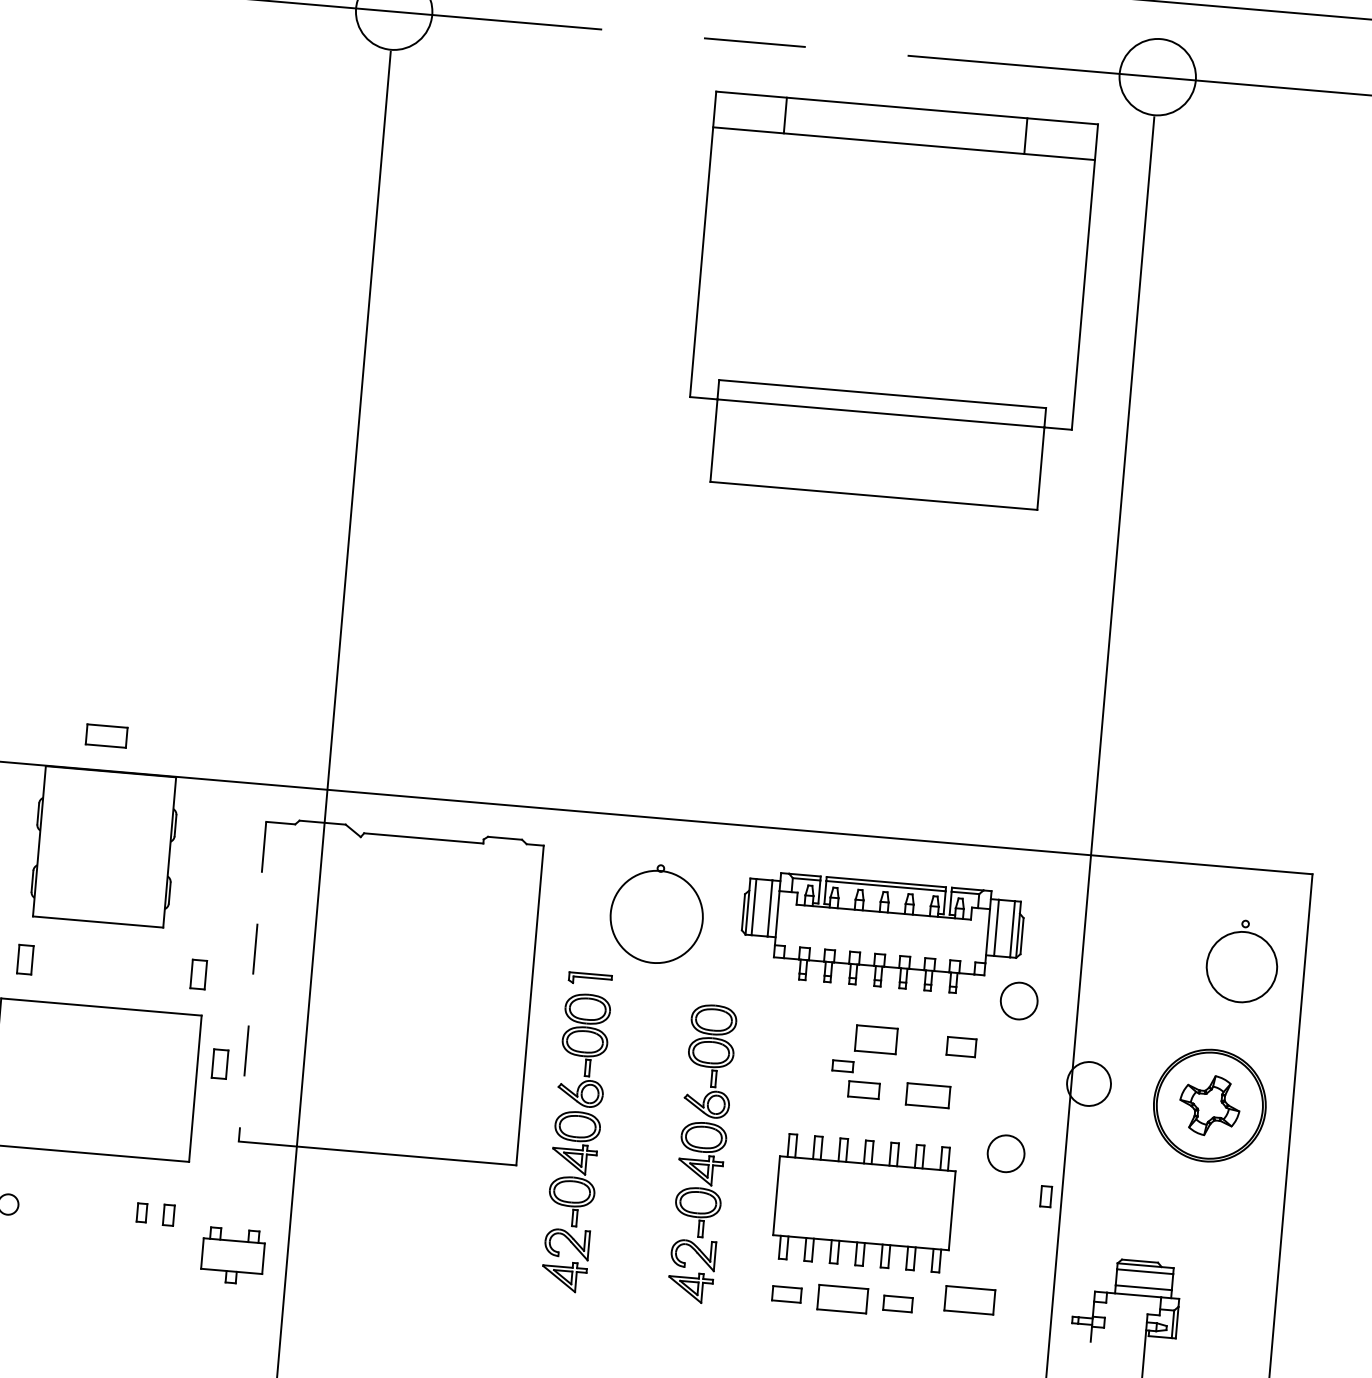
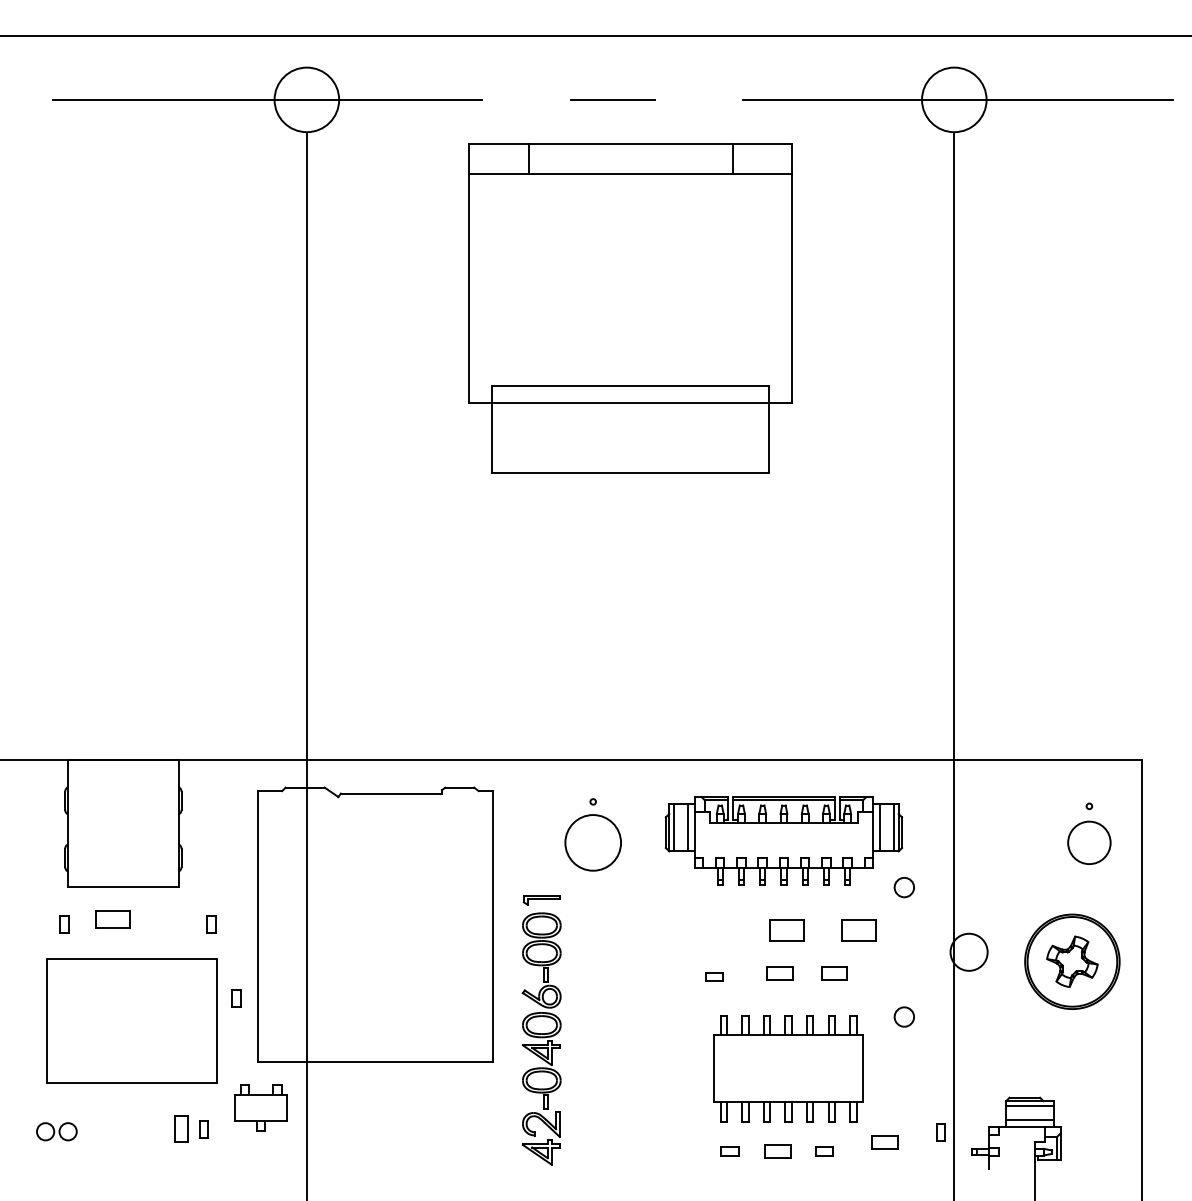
part: (890, 302) -> (630, 308), moved
part: (105, 736) -> (112, 919), moved
circle: (657, 916) -> (593, 842), size x0.71
part: (24, 959) -> (64, 924), size x0.71
circle: (1242, 966) -> (1089, 842), size x0.71
part: (198, 974) -> (211, 924), size x0.71
line: (252, 981) -> (257, 926), dashed -> solid
circle: (1019, 1001) -> (904, 887), size x0.62
part: (960, 1047) -> (858, 930), size x1.43
part: (220, 1064) -> (236, 998), size x0.71
part: (842, 1065) -> (714, 976), moved
part: (928, 1095) -> (834, 973), size x0.71
part: (702, 1153) -> (648, 1038), removed
circle: (1006, 1153) -> (904, 1016), size x0.62
part: (1045, 1196) -> (940, 1132), moved
part: (142, 1212) -> (181, 1128), size x1.67
part: (232, 1255) -> (260, 1107), moved
part: (786, 1294) -> (729, 1151), size x0.71
part: (842, 1299) -> (777, 1151), size x0.62
part: (969, 1299) -> (884, 1142), size x0.62
part: (898, 1304) -> (824, 1151), size x0.71

